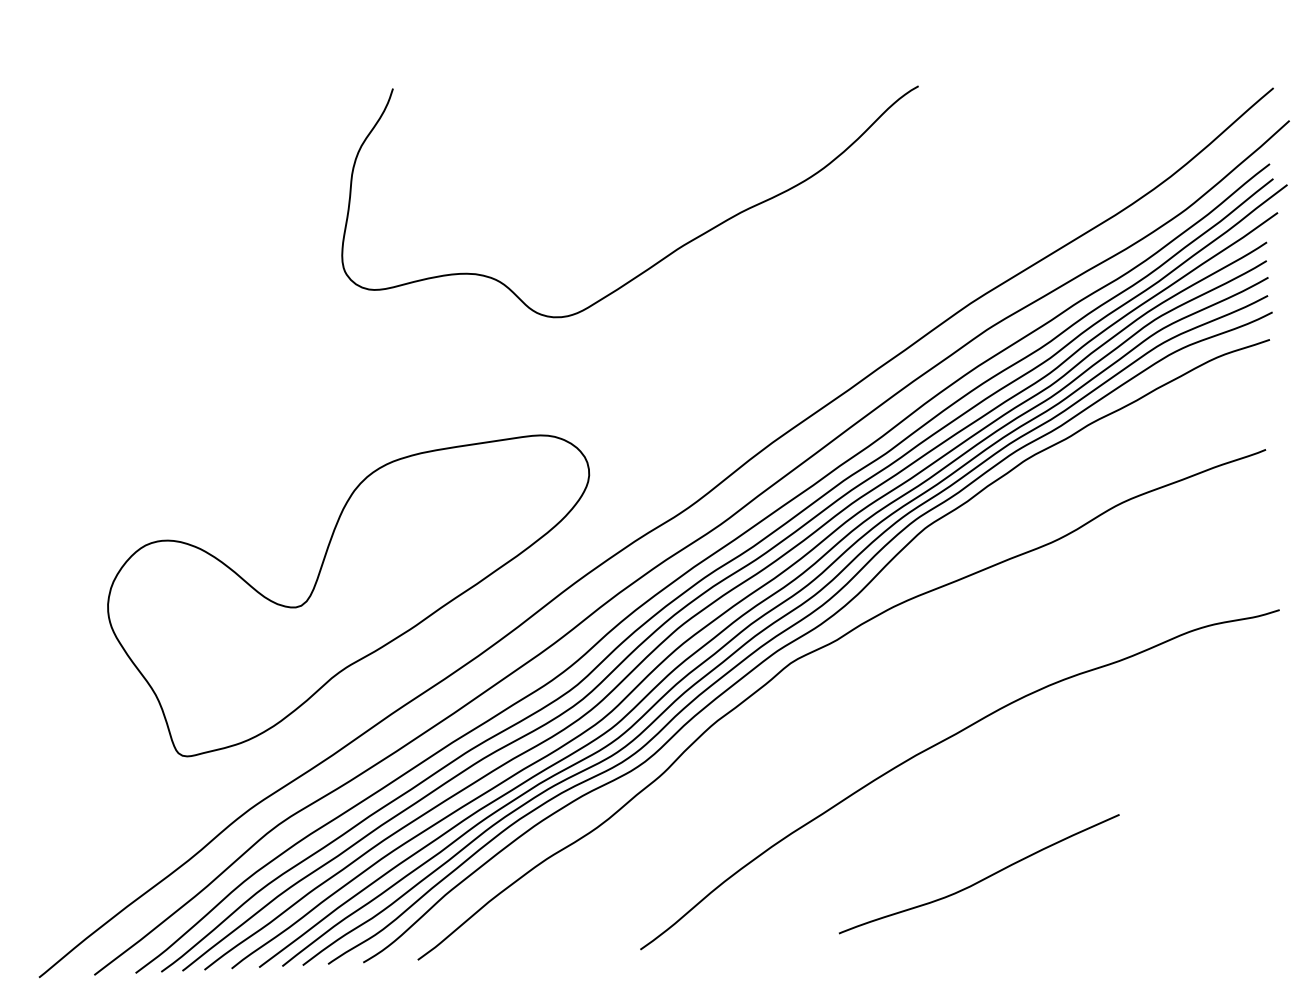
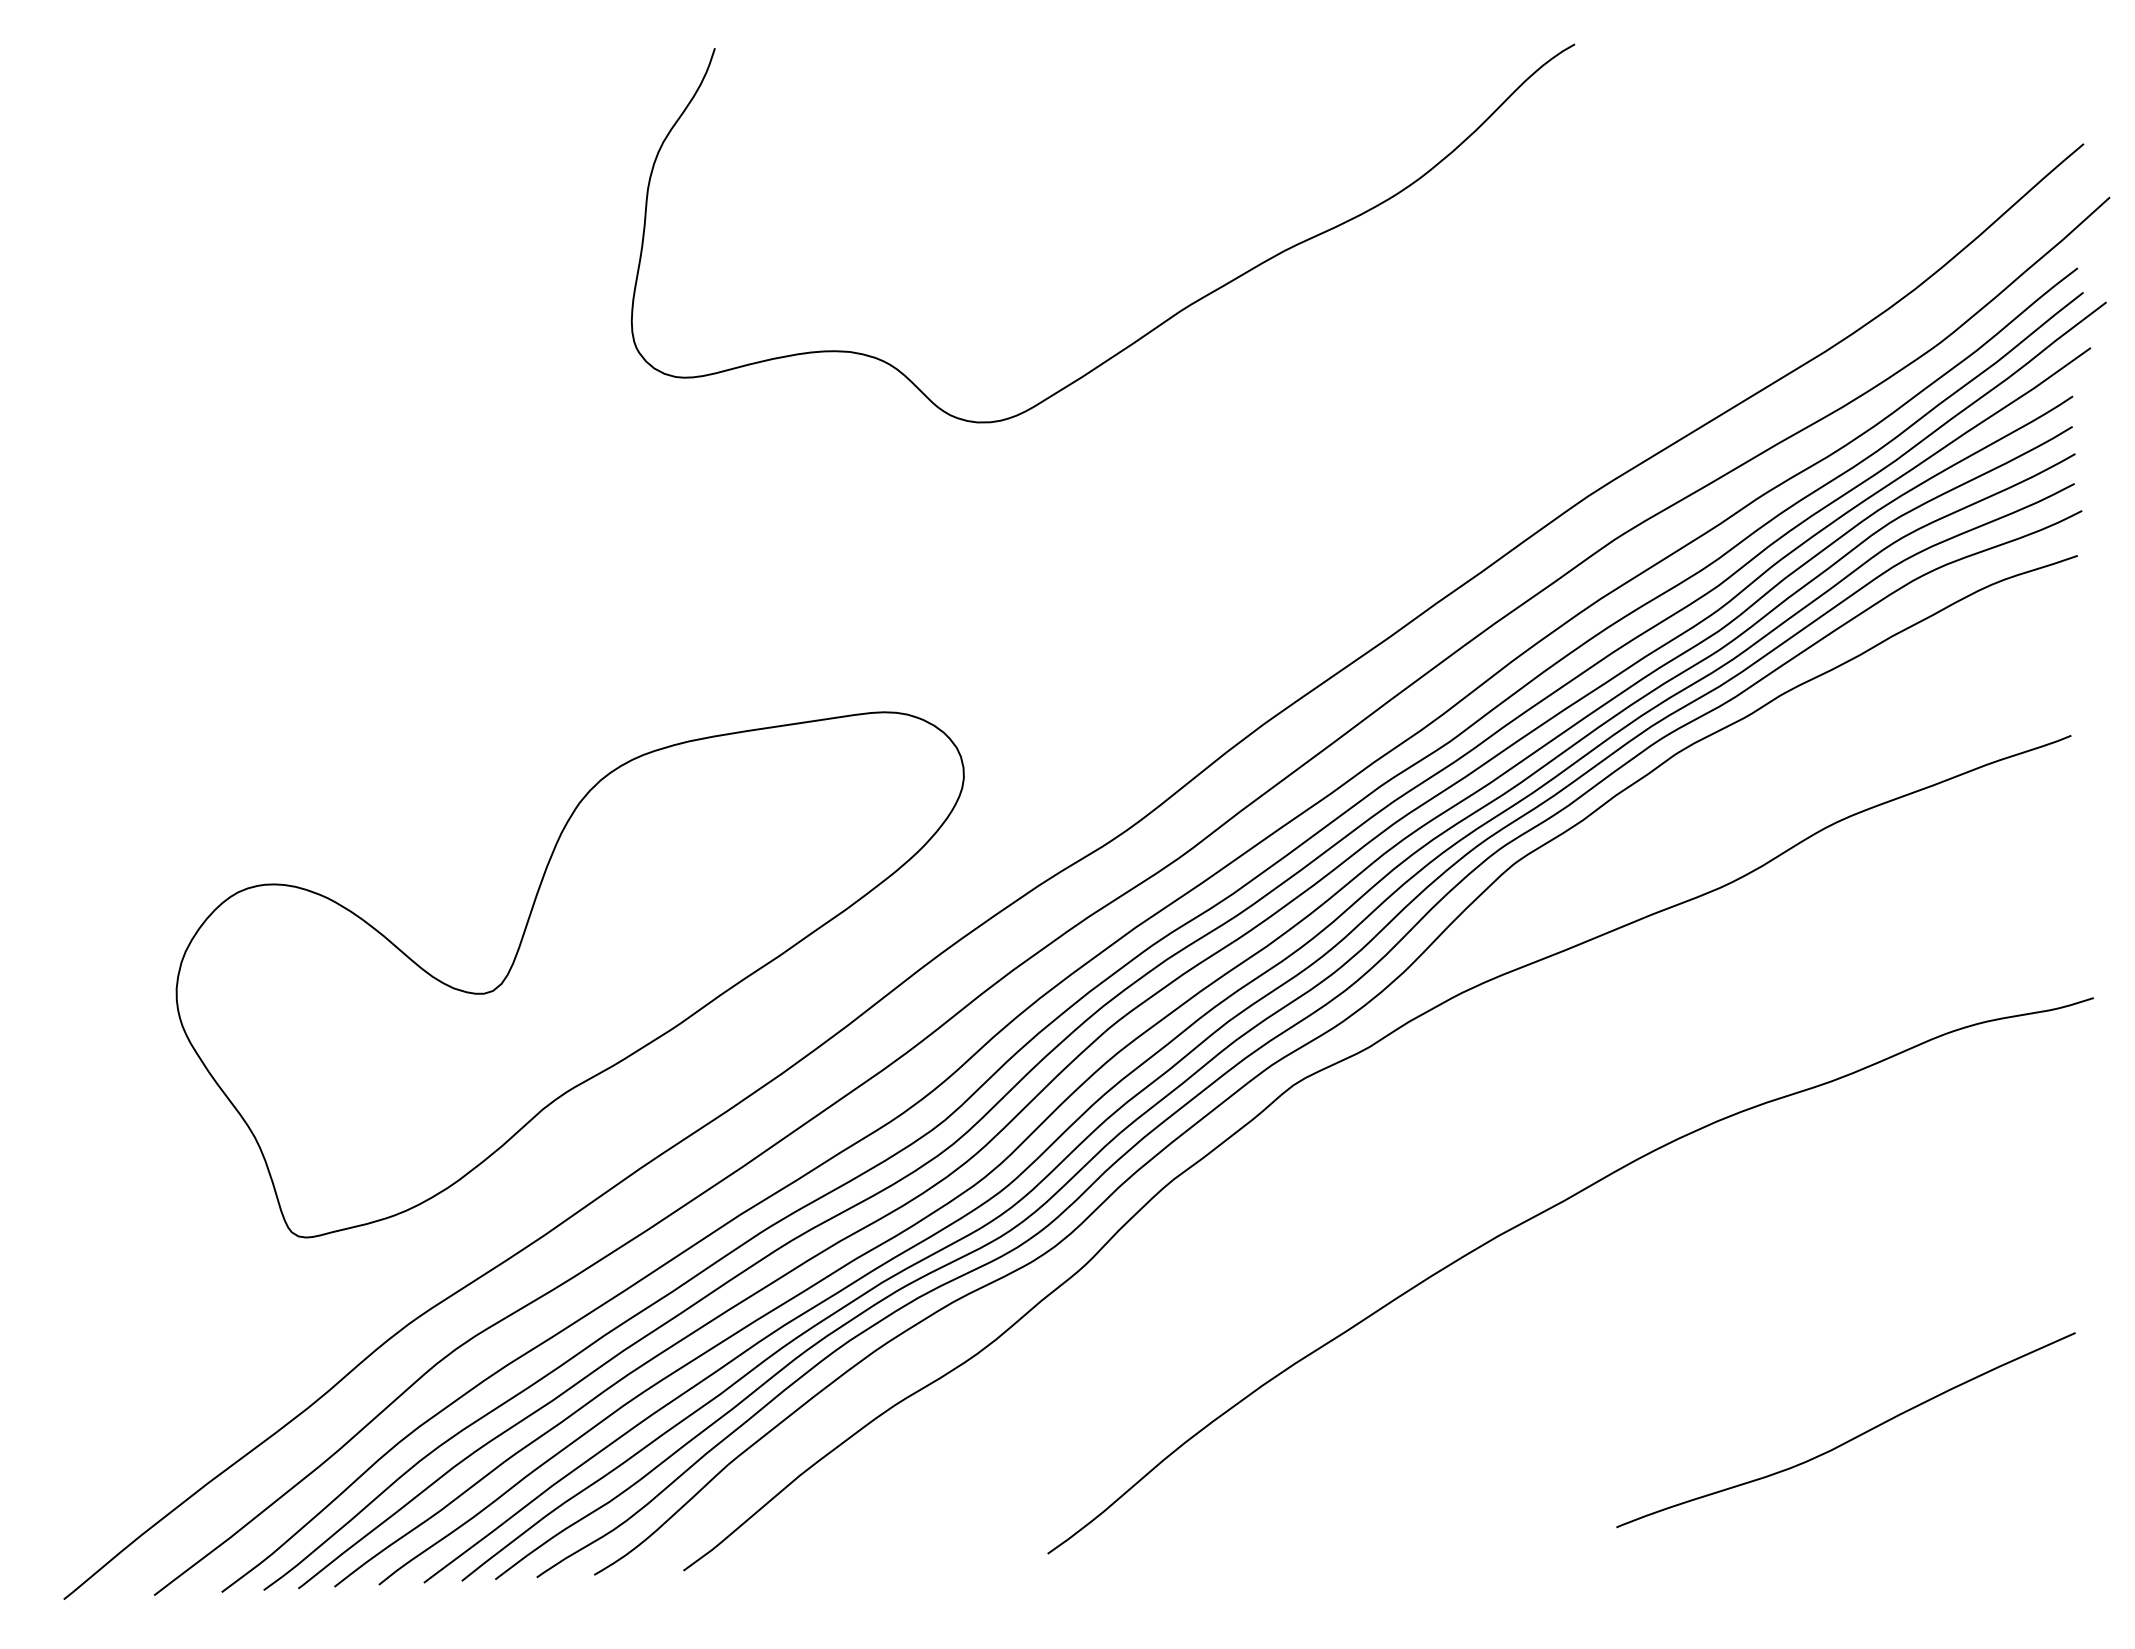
curve: (666, 255) -> (1162, 321), moved
curve: (981, 879) -> (1849, 1438), moved

